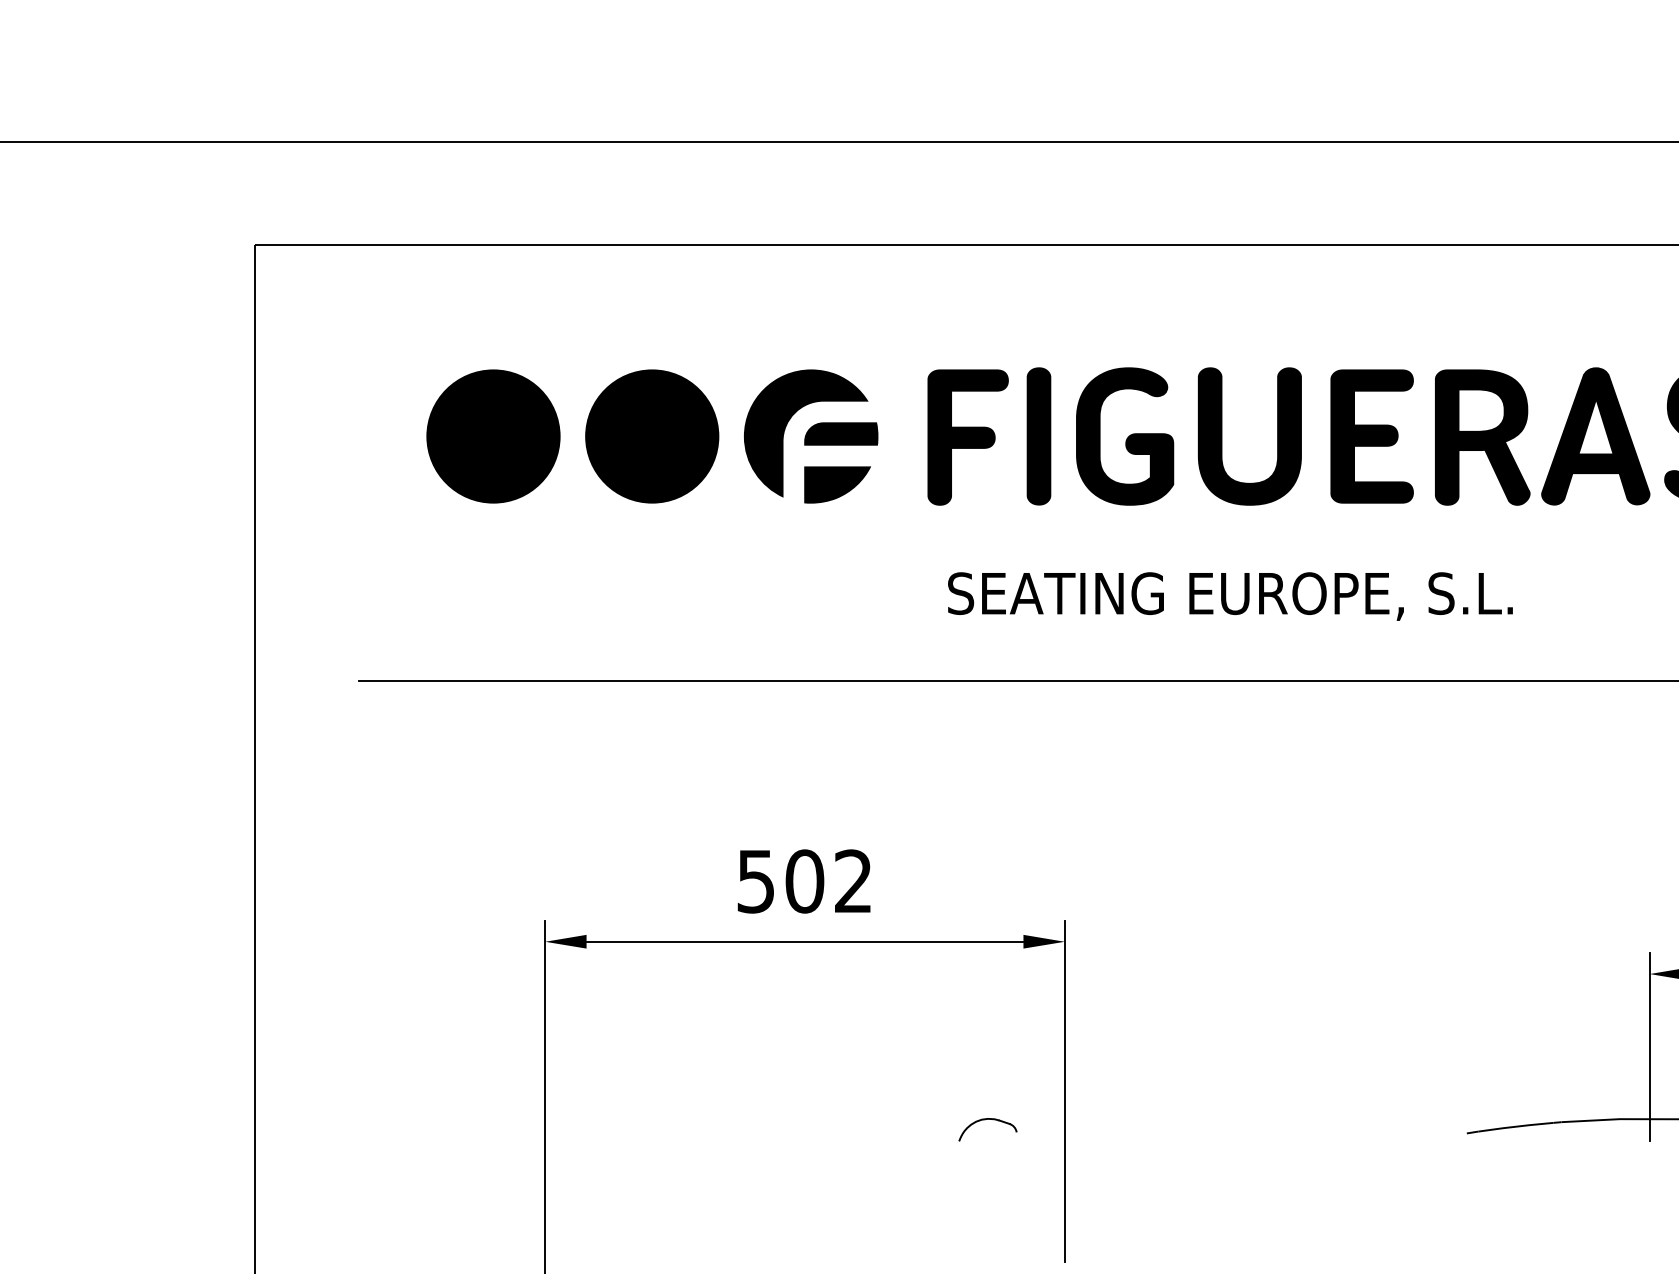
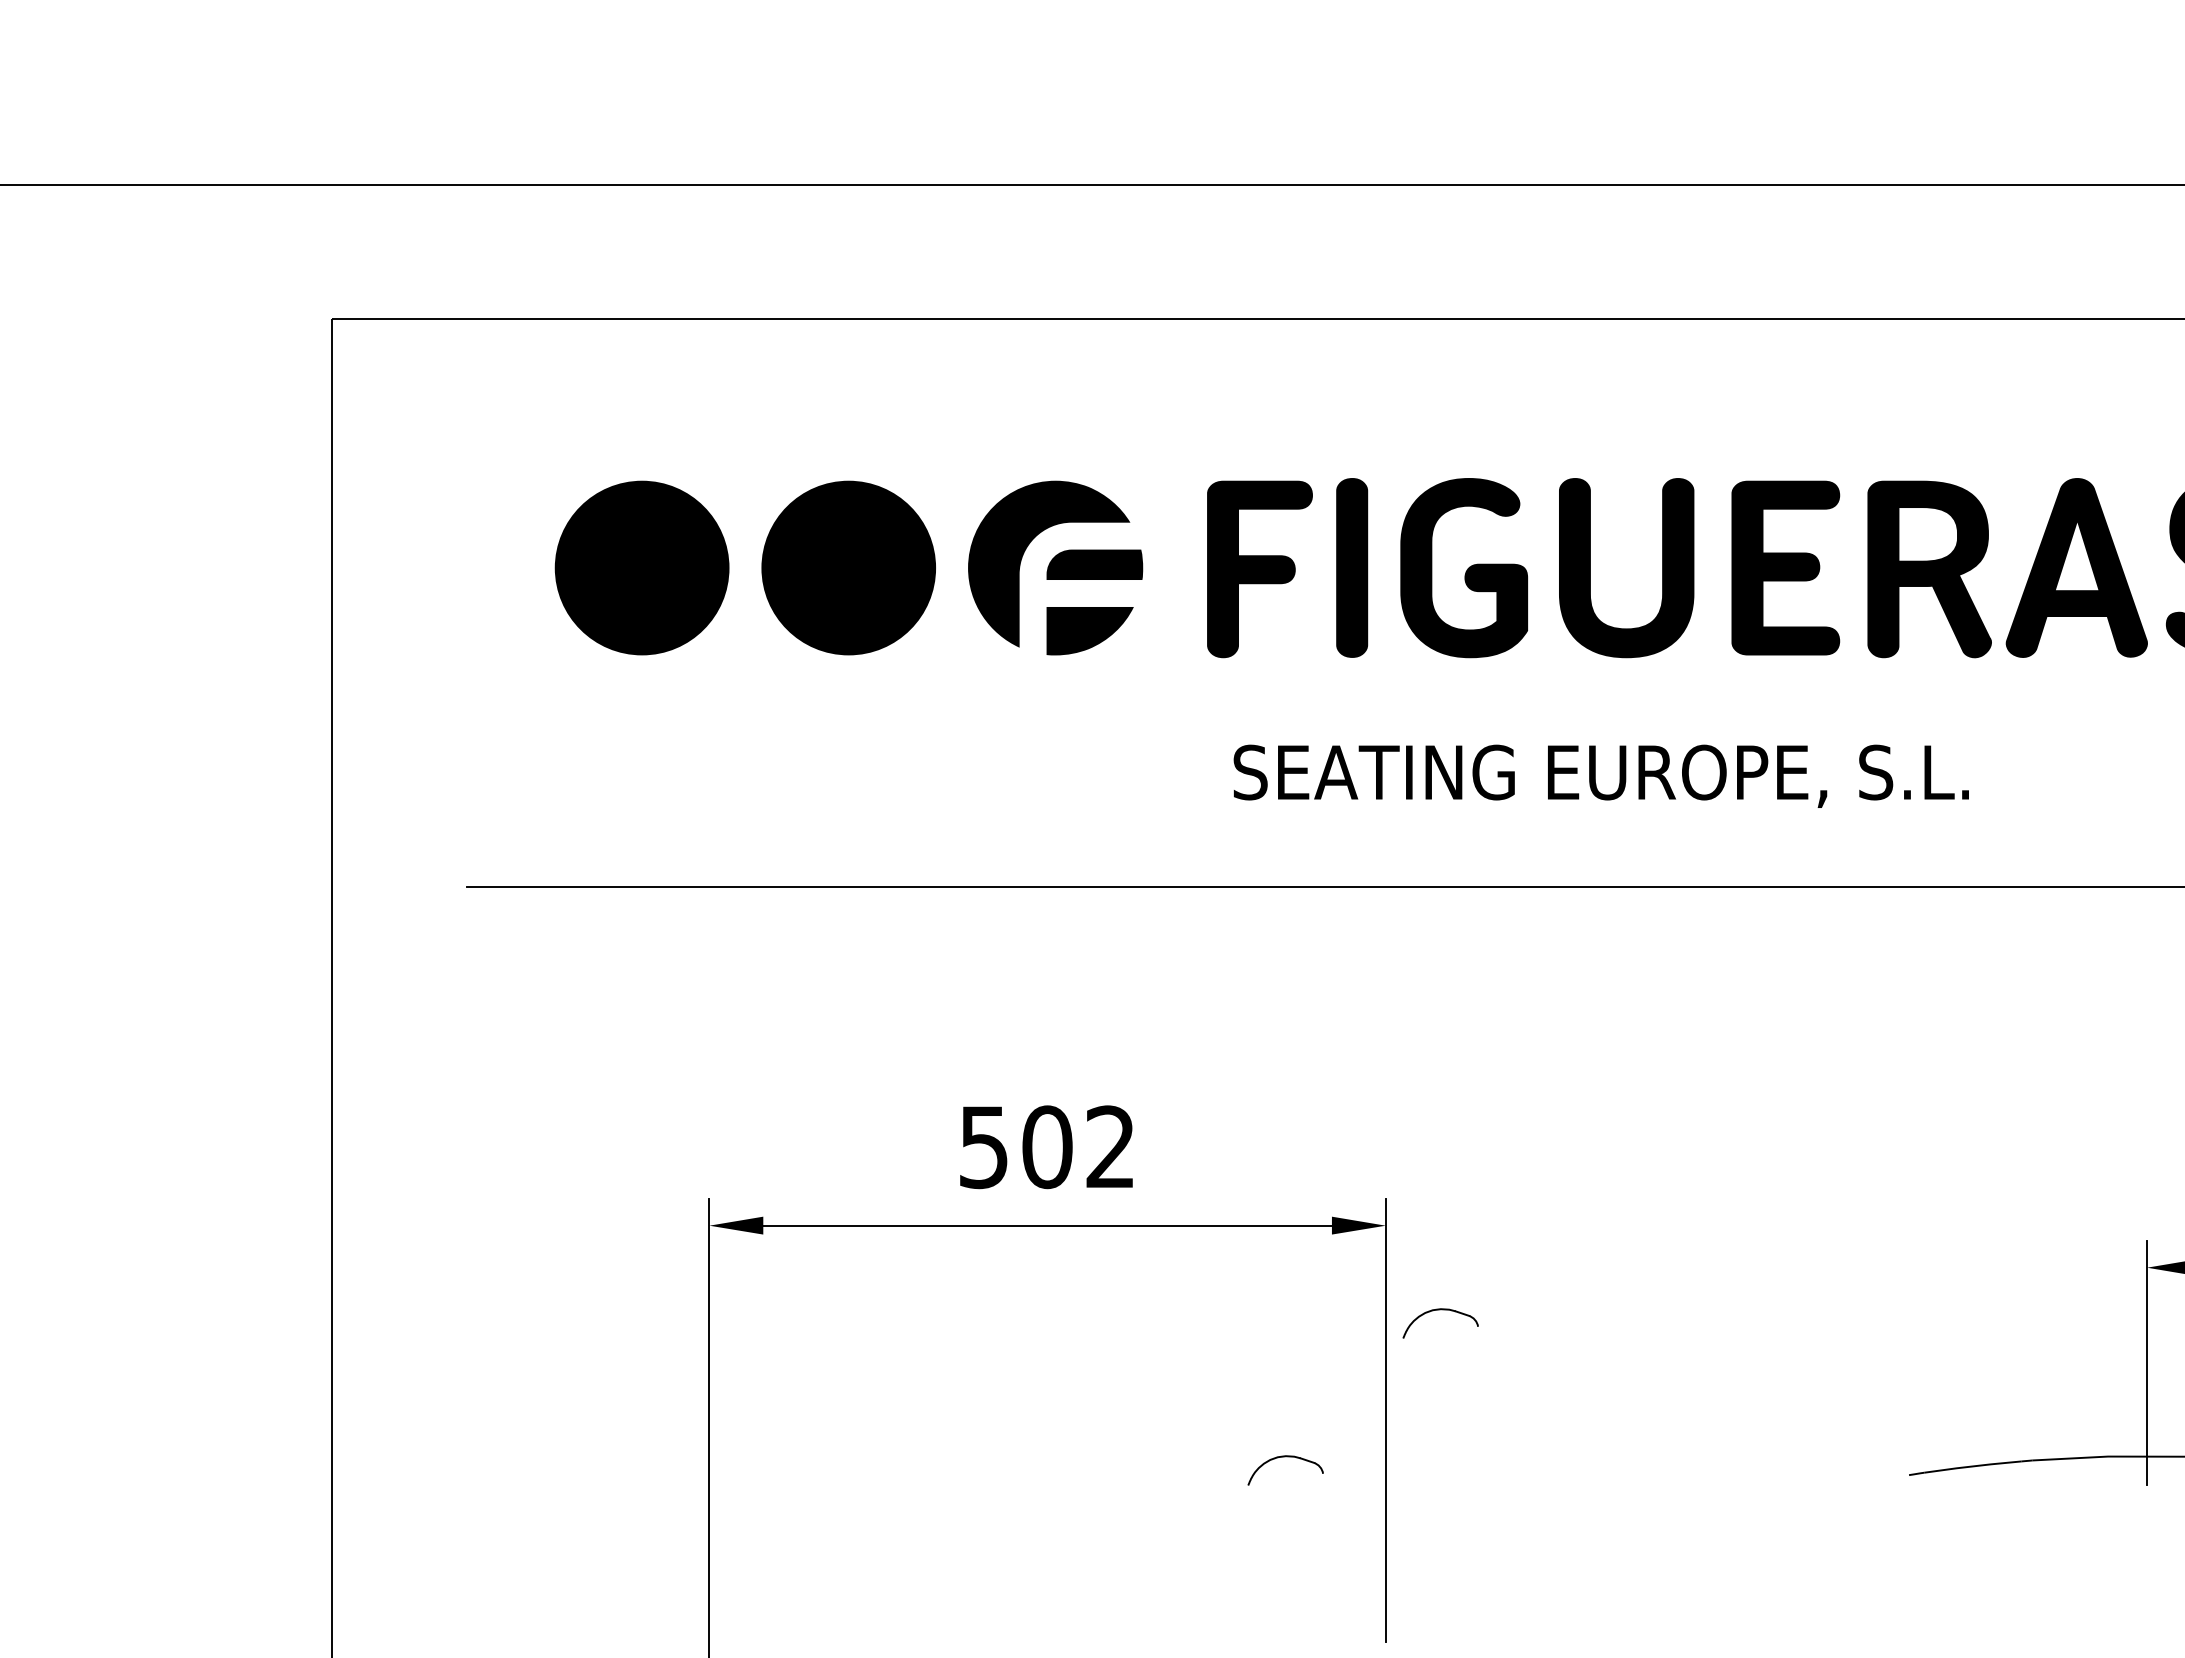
part: (1106, 1006) -> (1440, 1310), added

